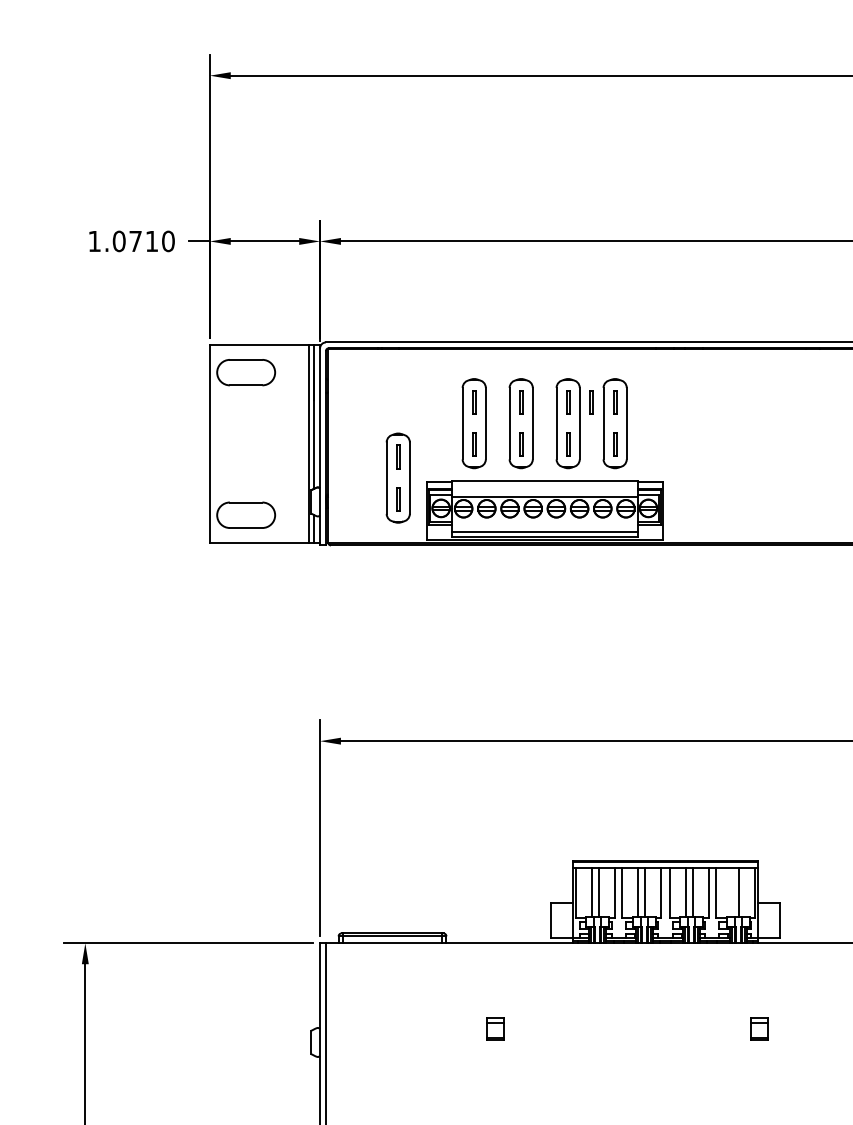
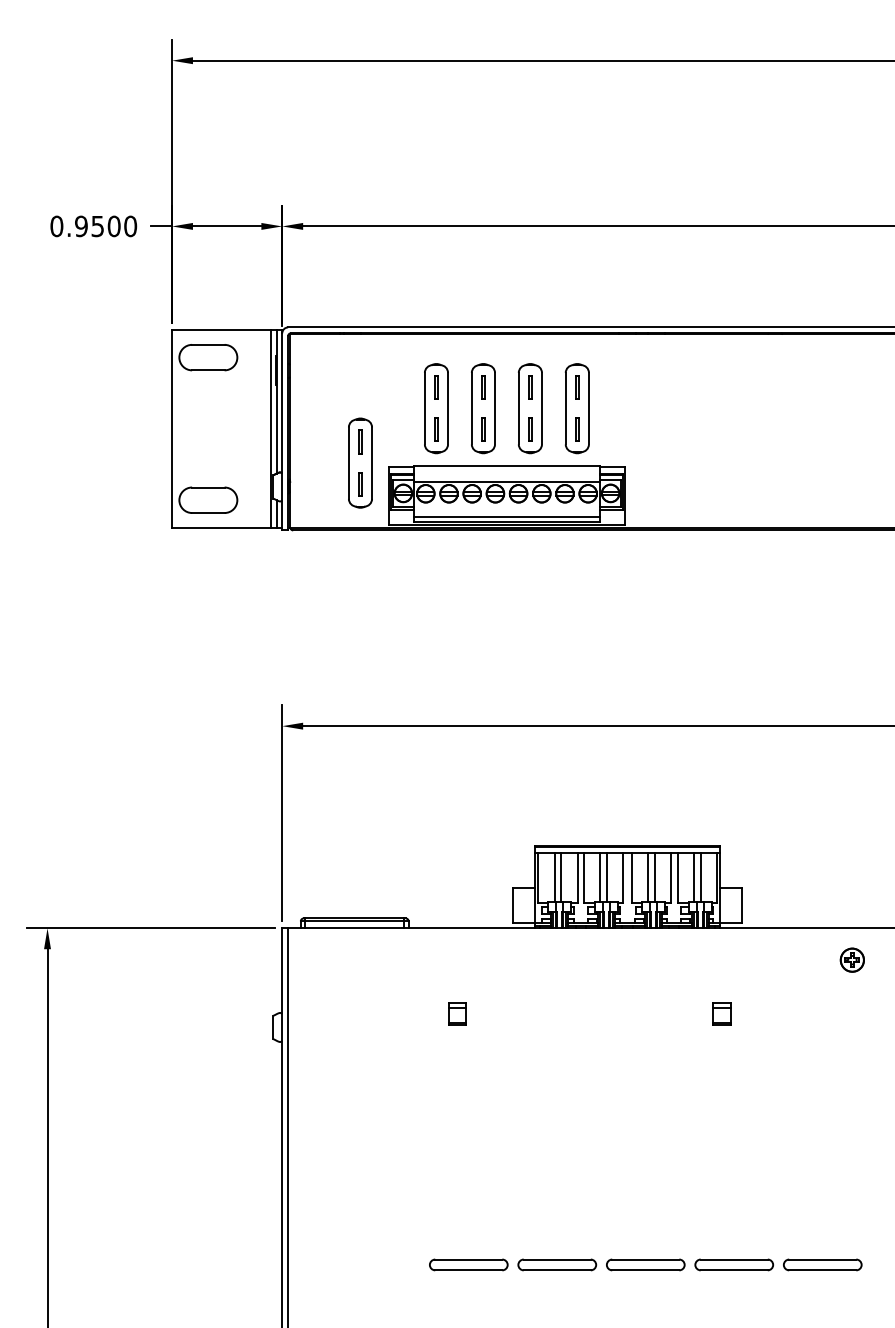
text: (123, 241) -> (85, 226), 1.0710 -> 0.9500
line: (590, 402) -> (552, 387), removed
line: (731, 891) -> (693, 876), added

